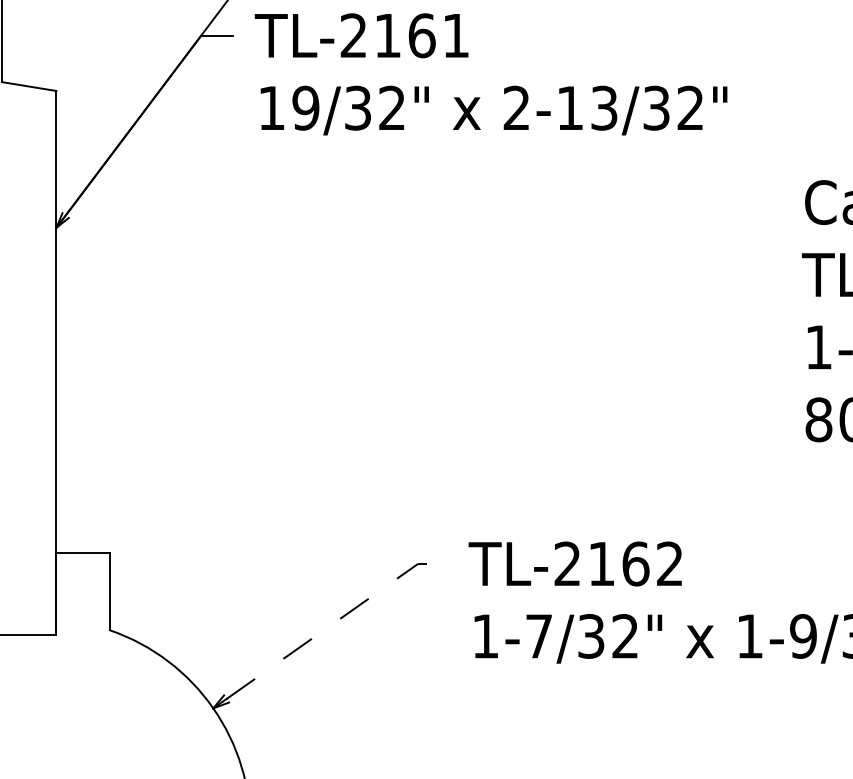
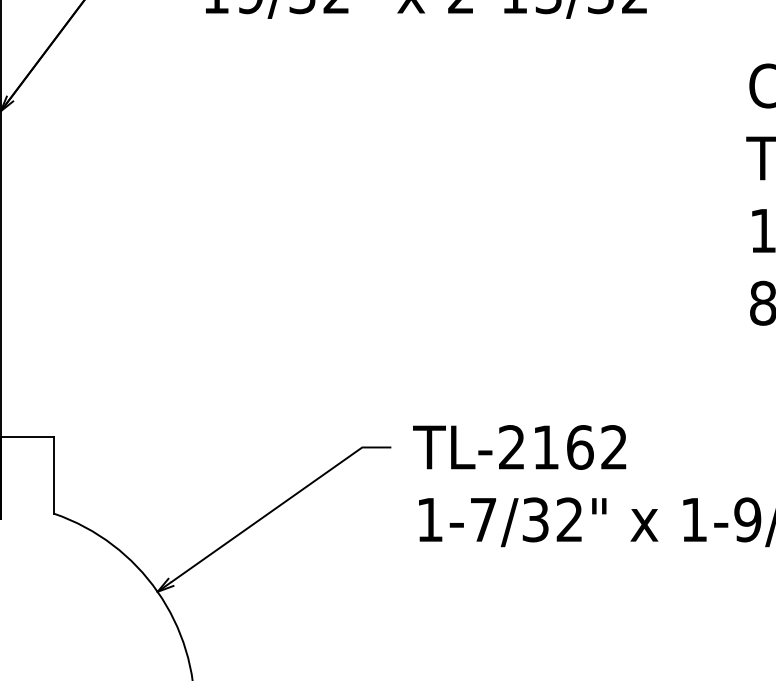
line: (334, 622) -> (278, 505), dashed -> solid

